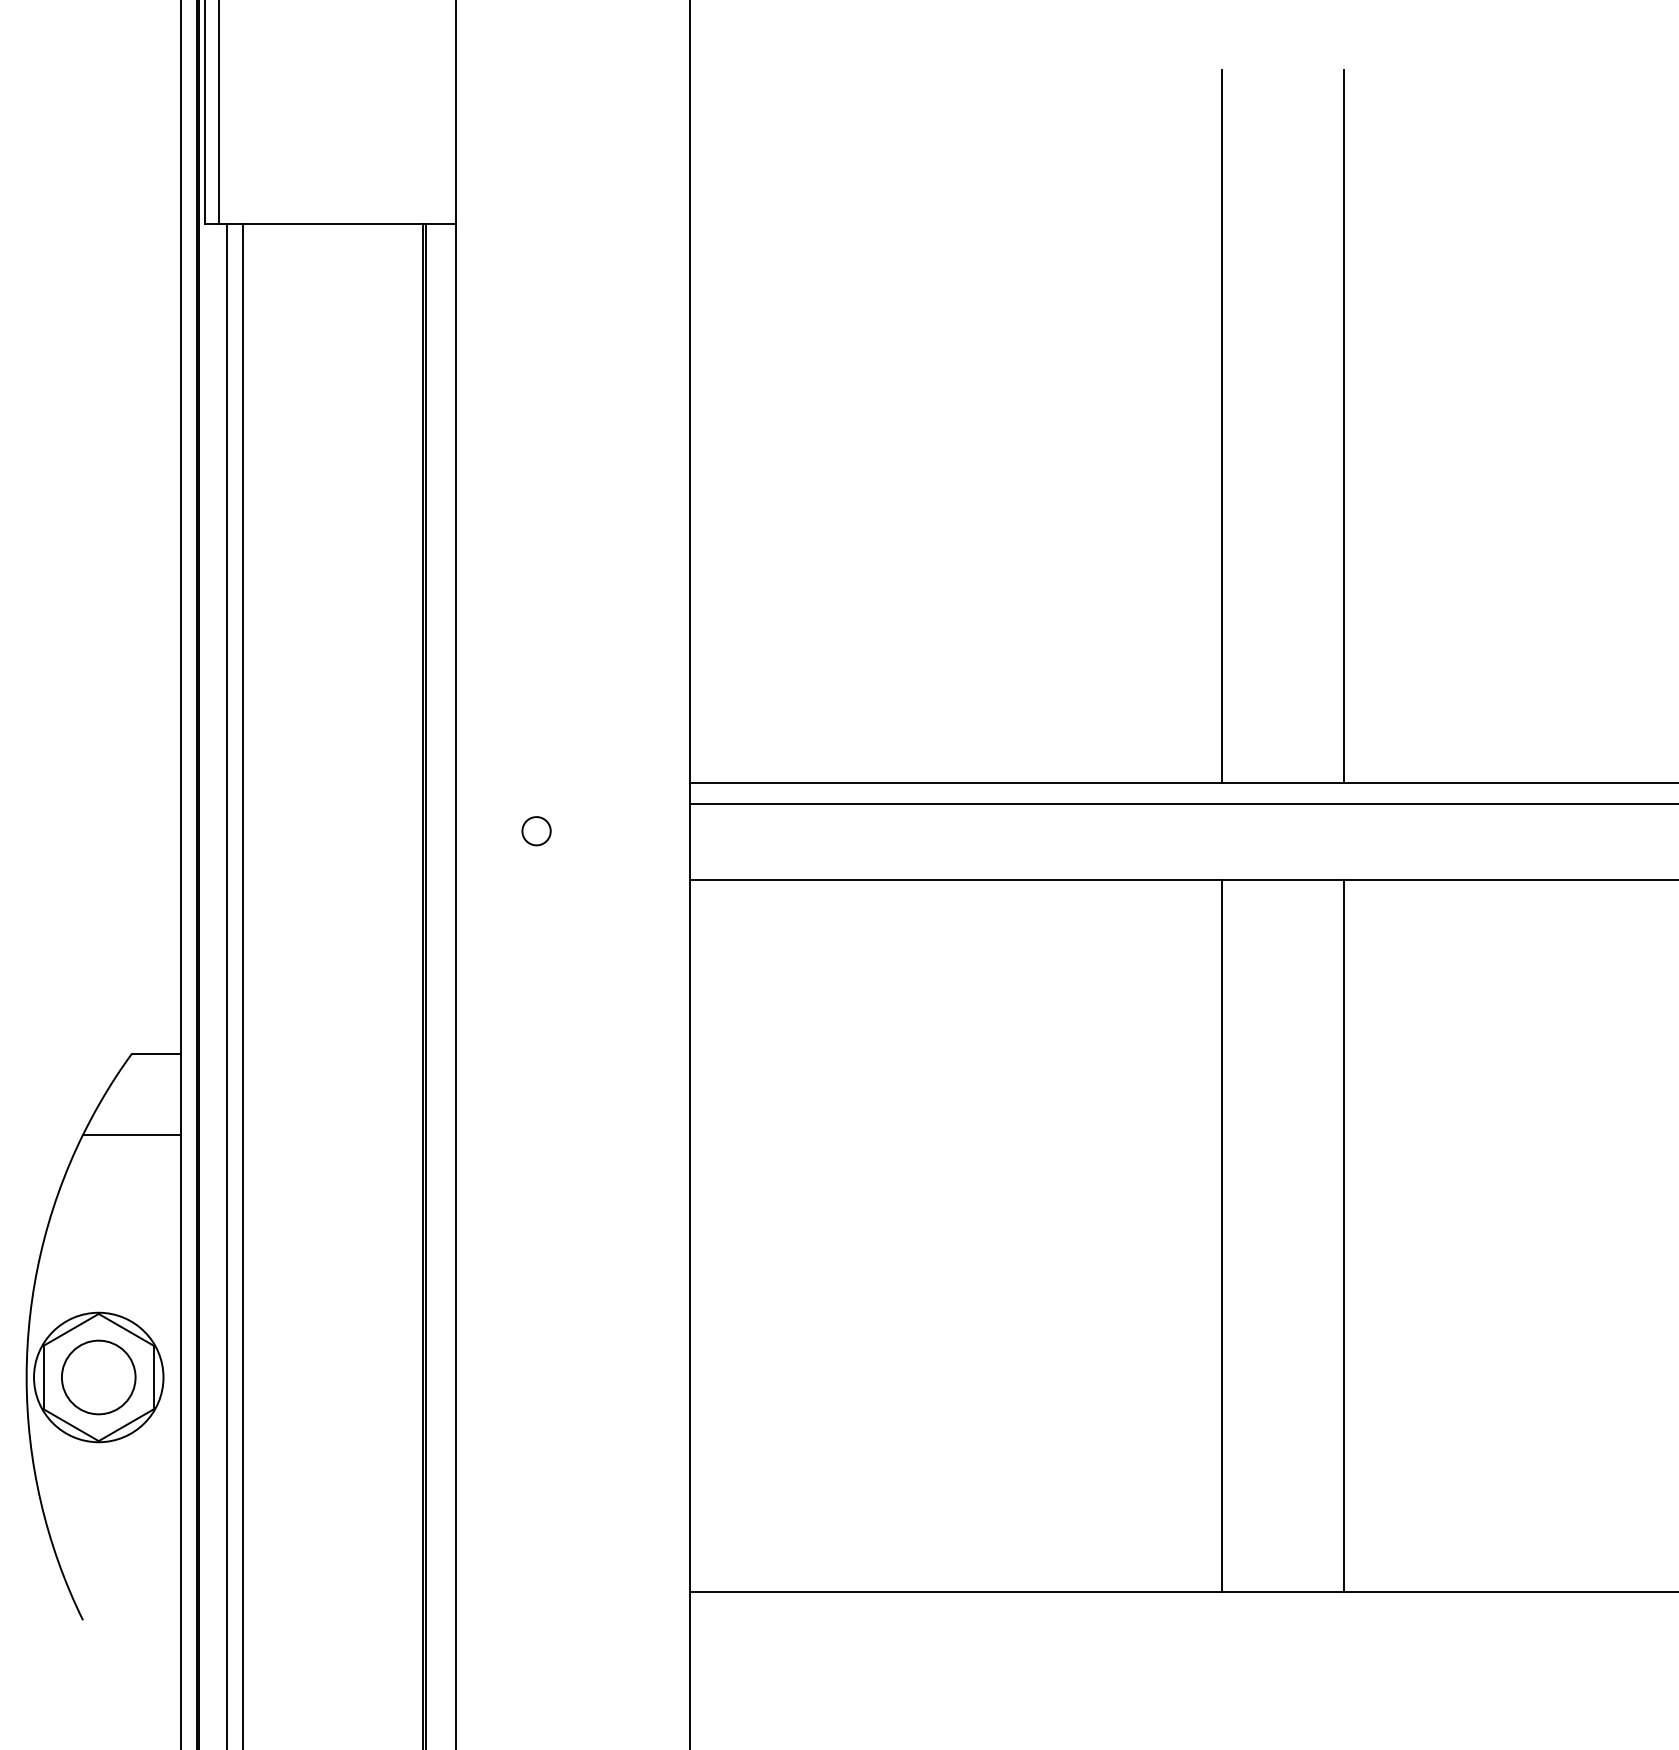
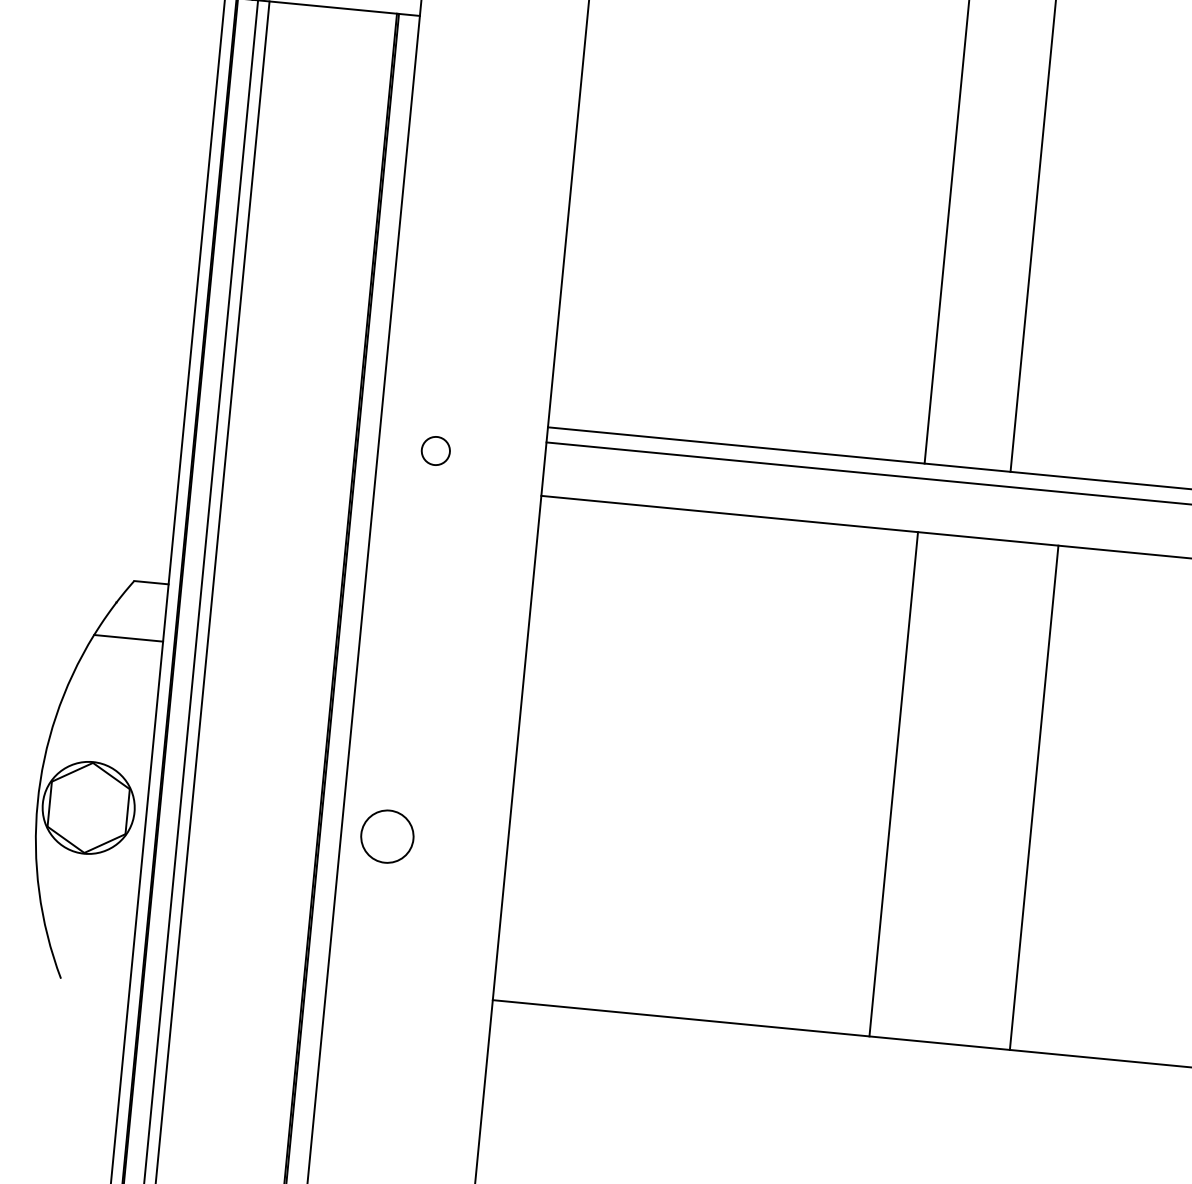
circle: (536, 831) -> (435, 451), size x1.4
line: (1343, 1235) -> (1033, 797), moved
circle: (98, 1377) -> (387, 836), moved

